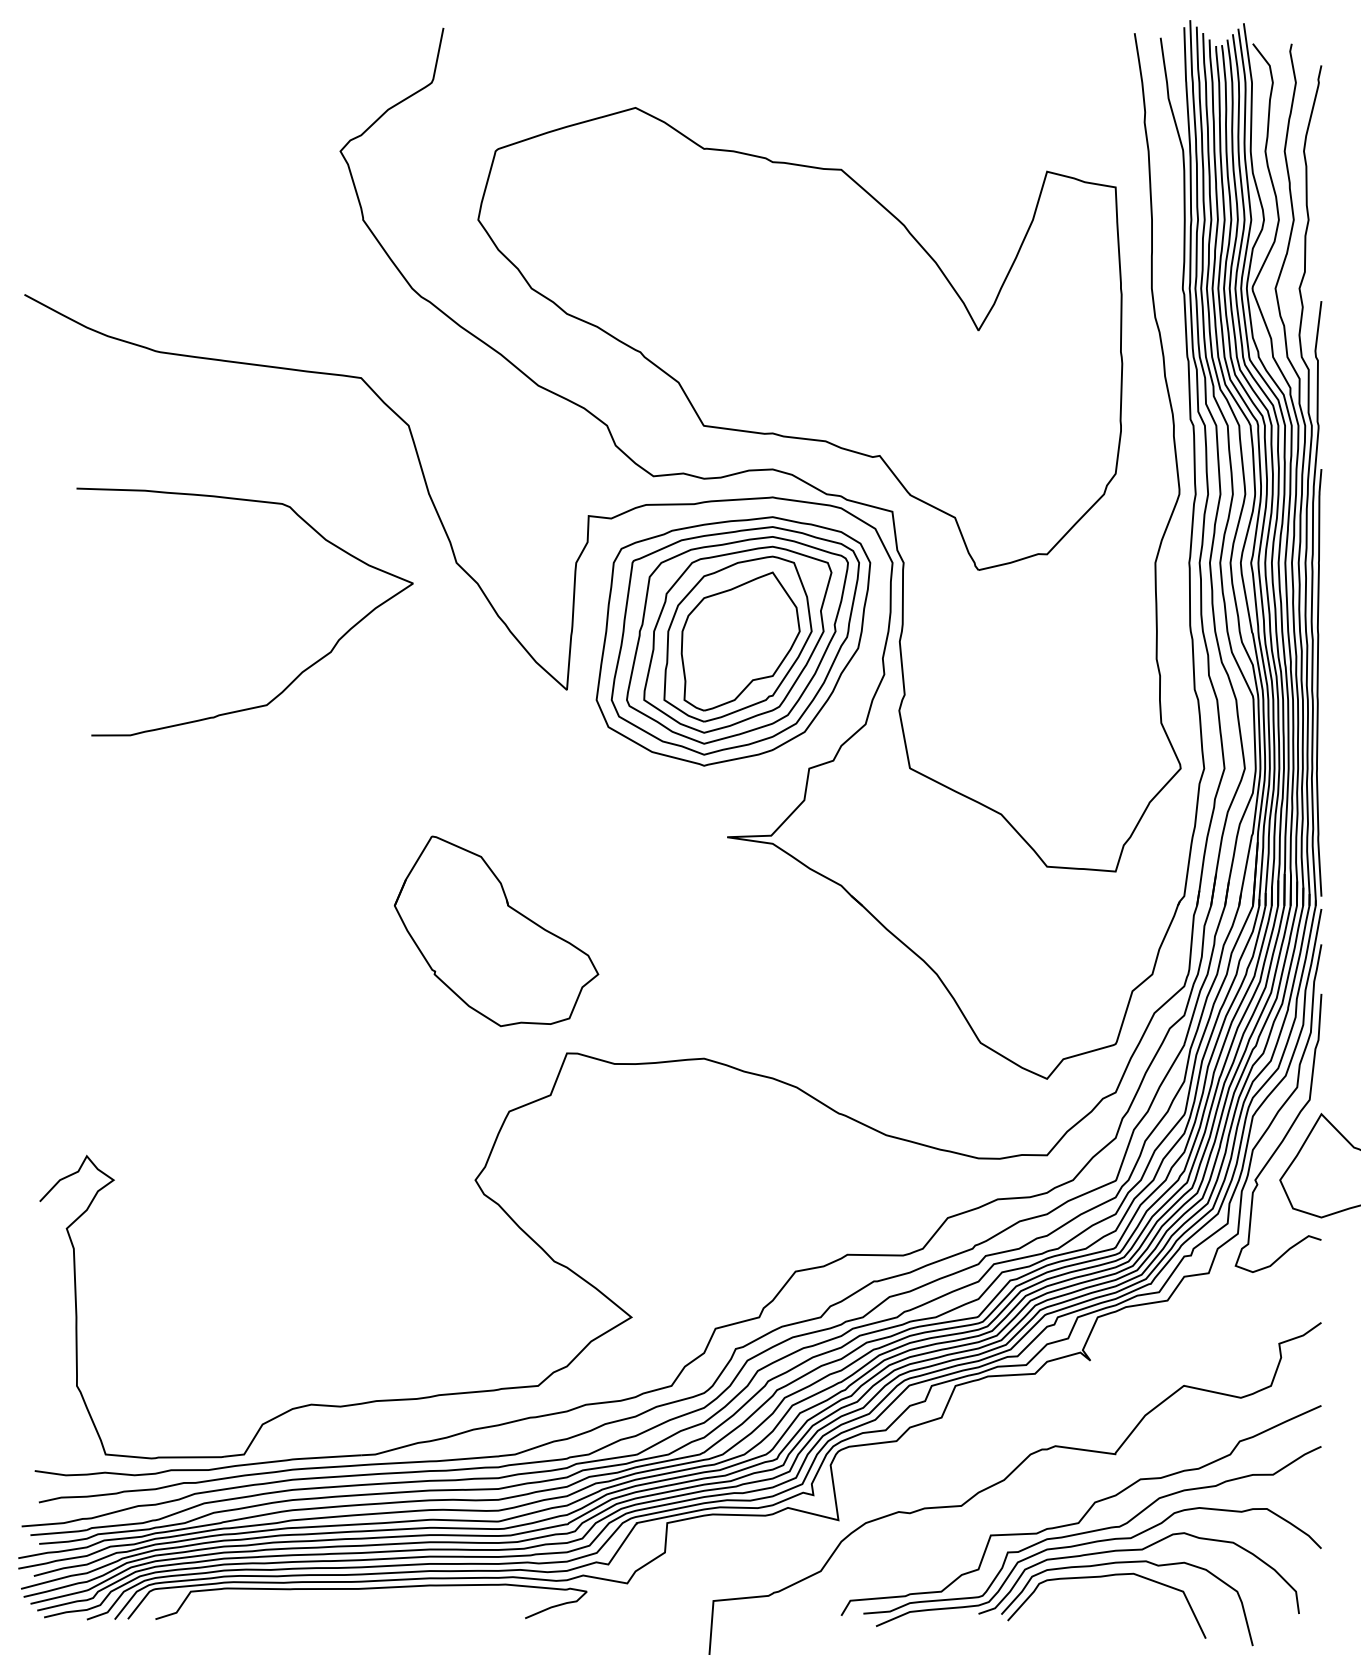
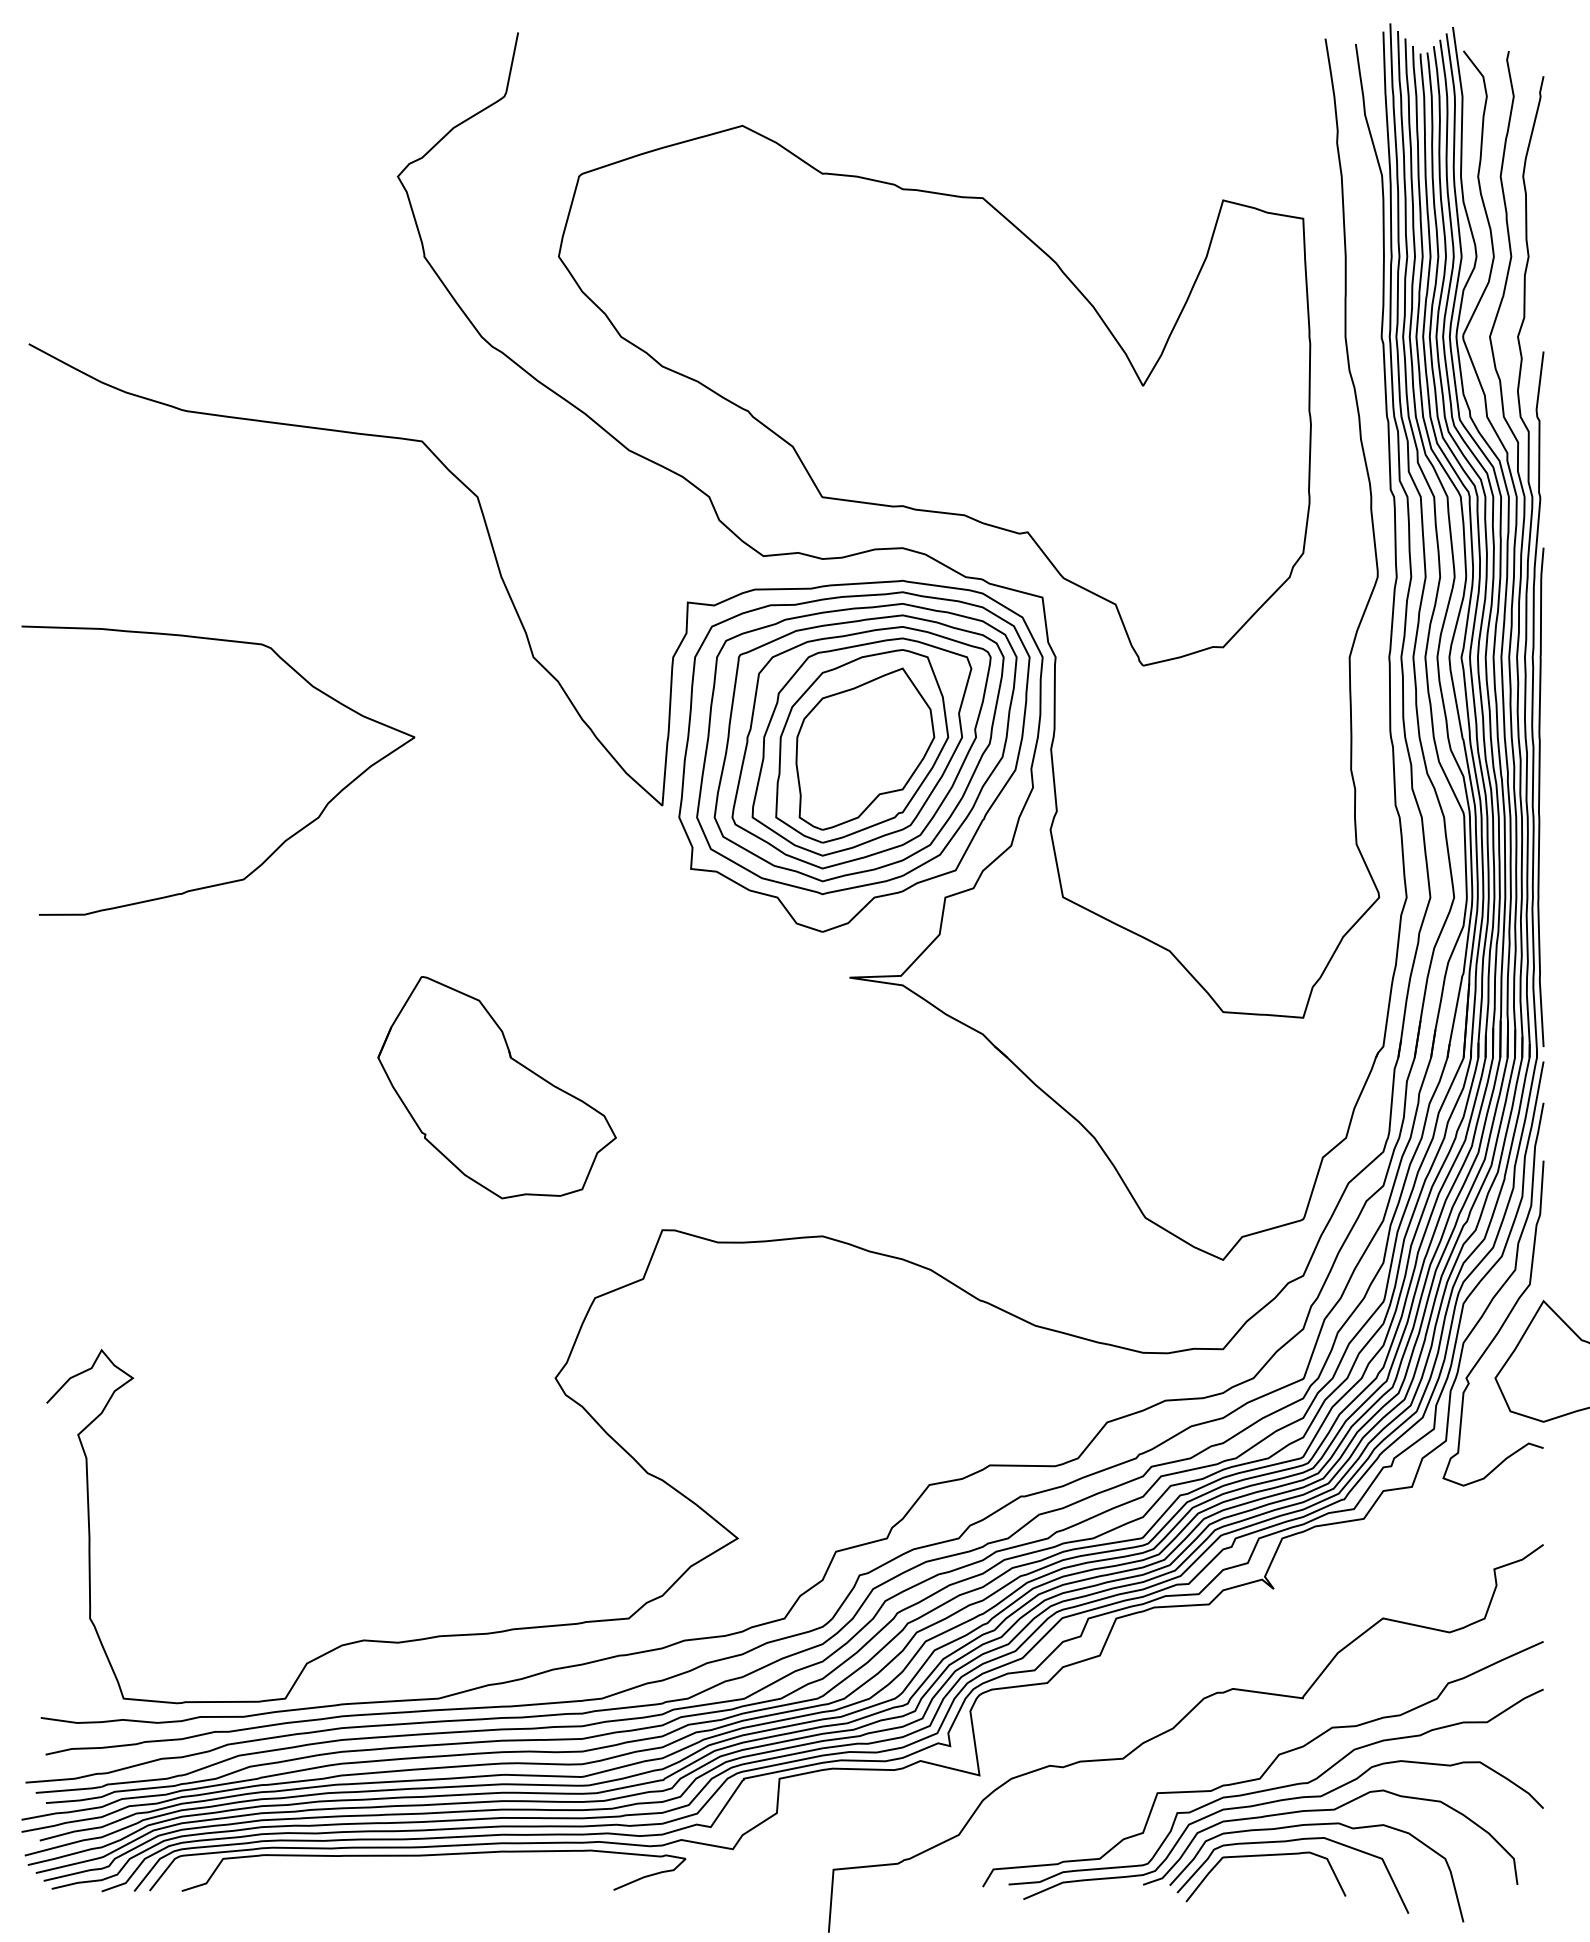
part: (731, 652) -> (854, 761), added
curve: (302, 670) -> (285, 839), moved
part: (495, 931) -> (496, 1087), moved
curve: (1083, 1589) -> (1265, 1856), added

